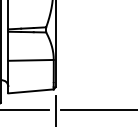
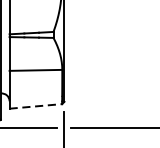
line: (31, 91) -> (36, 106), solid -> dashed

